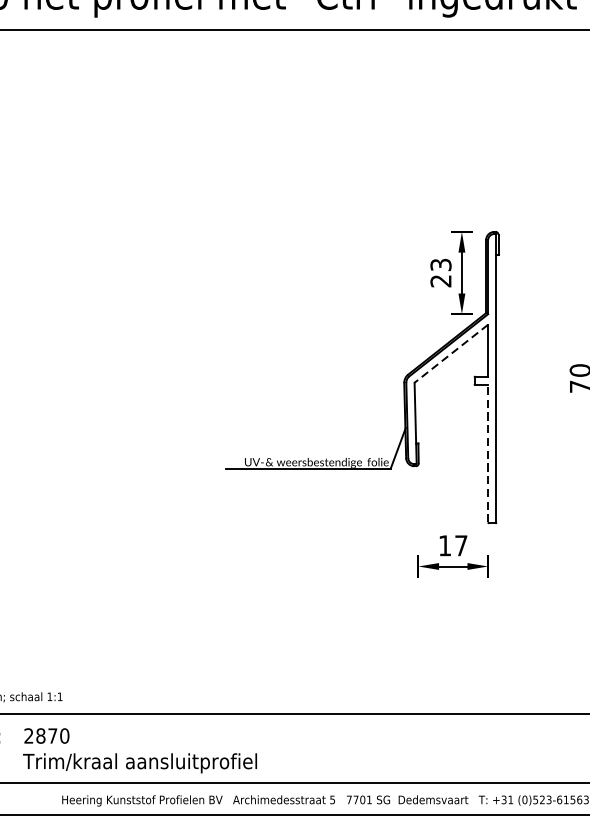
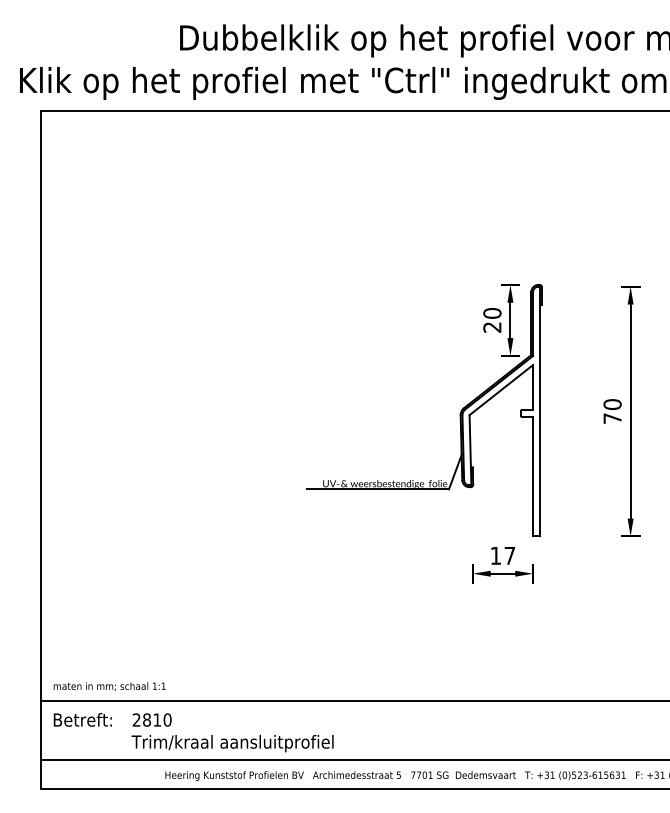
text: (441, 263) -> (492, 312), 23 -> 20
line: (450, 354) -> (500, 390), dashed -> solid
line: (488, 452) -> (533, 475), dashed -> solid
text: (51, 735) -> (156, 719), 2870 -> 2810

